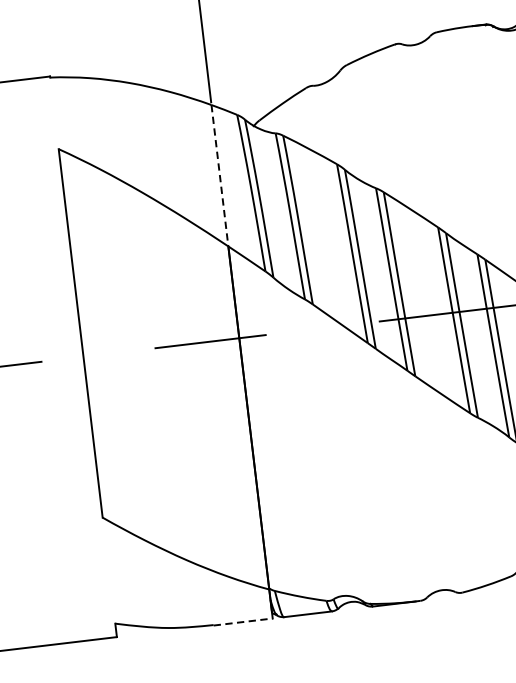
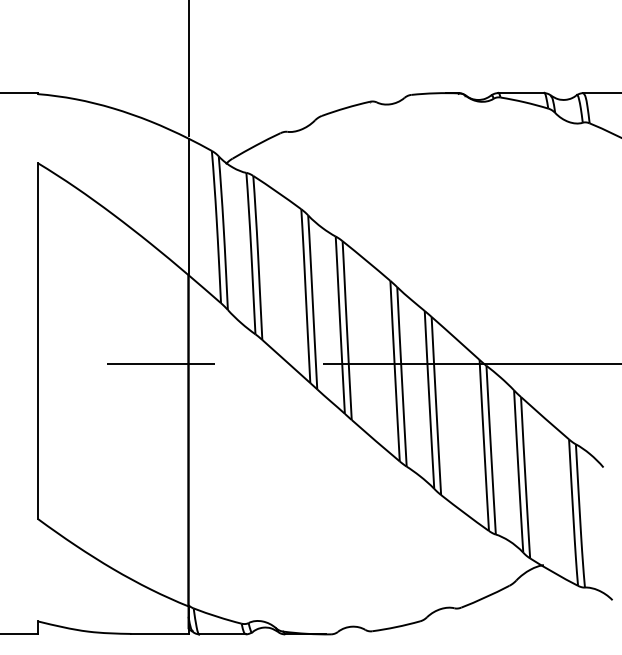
line: (219, 176) -> (188, 207), dashed -> solid
line: (243, 622) -> (160, 634), dashed -> solid

